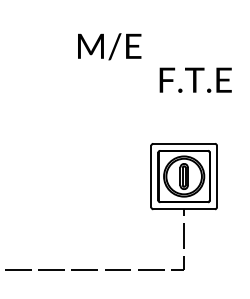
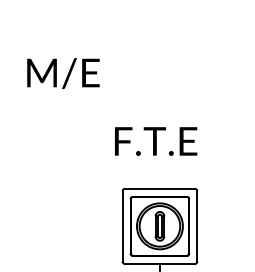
text: (109, 46) -> (63, 73), moved
text: (195, 79) -> (155, 140), moved

